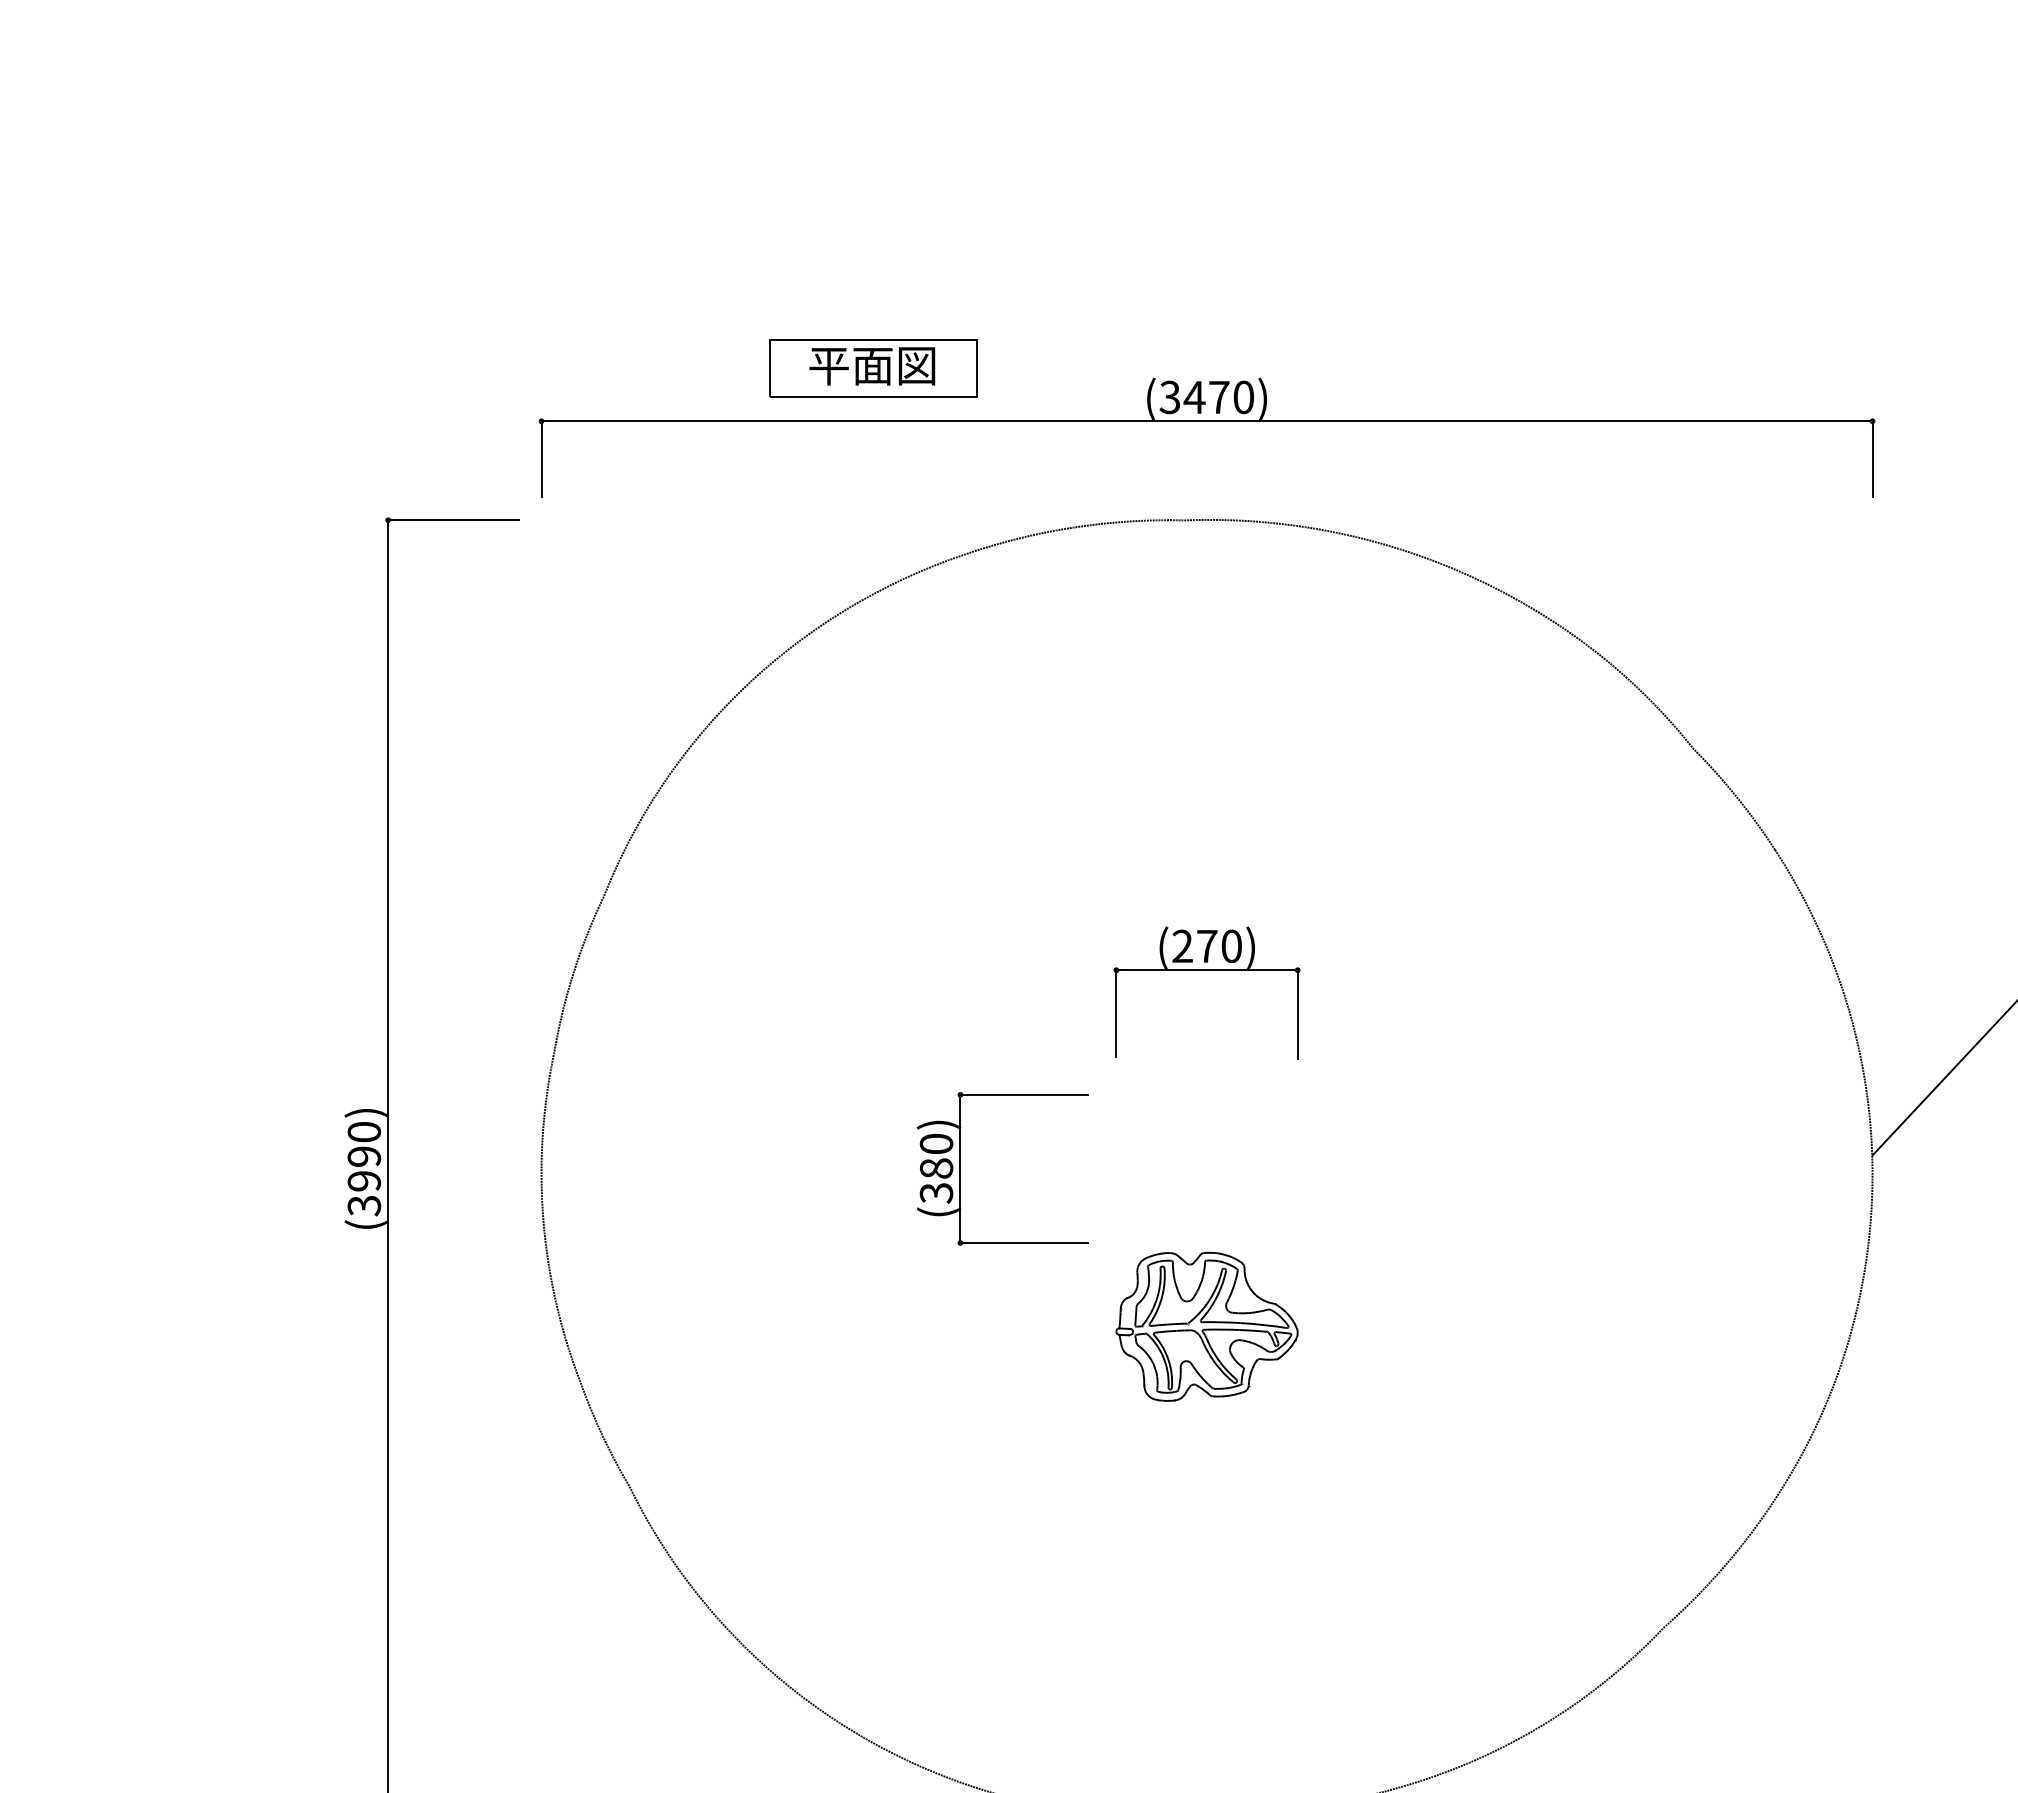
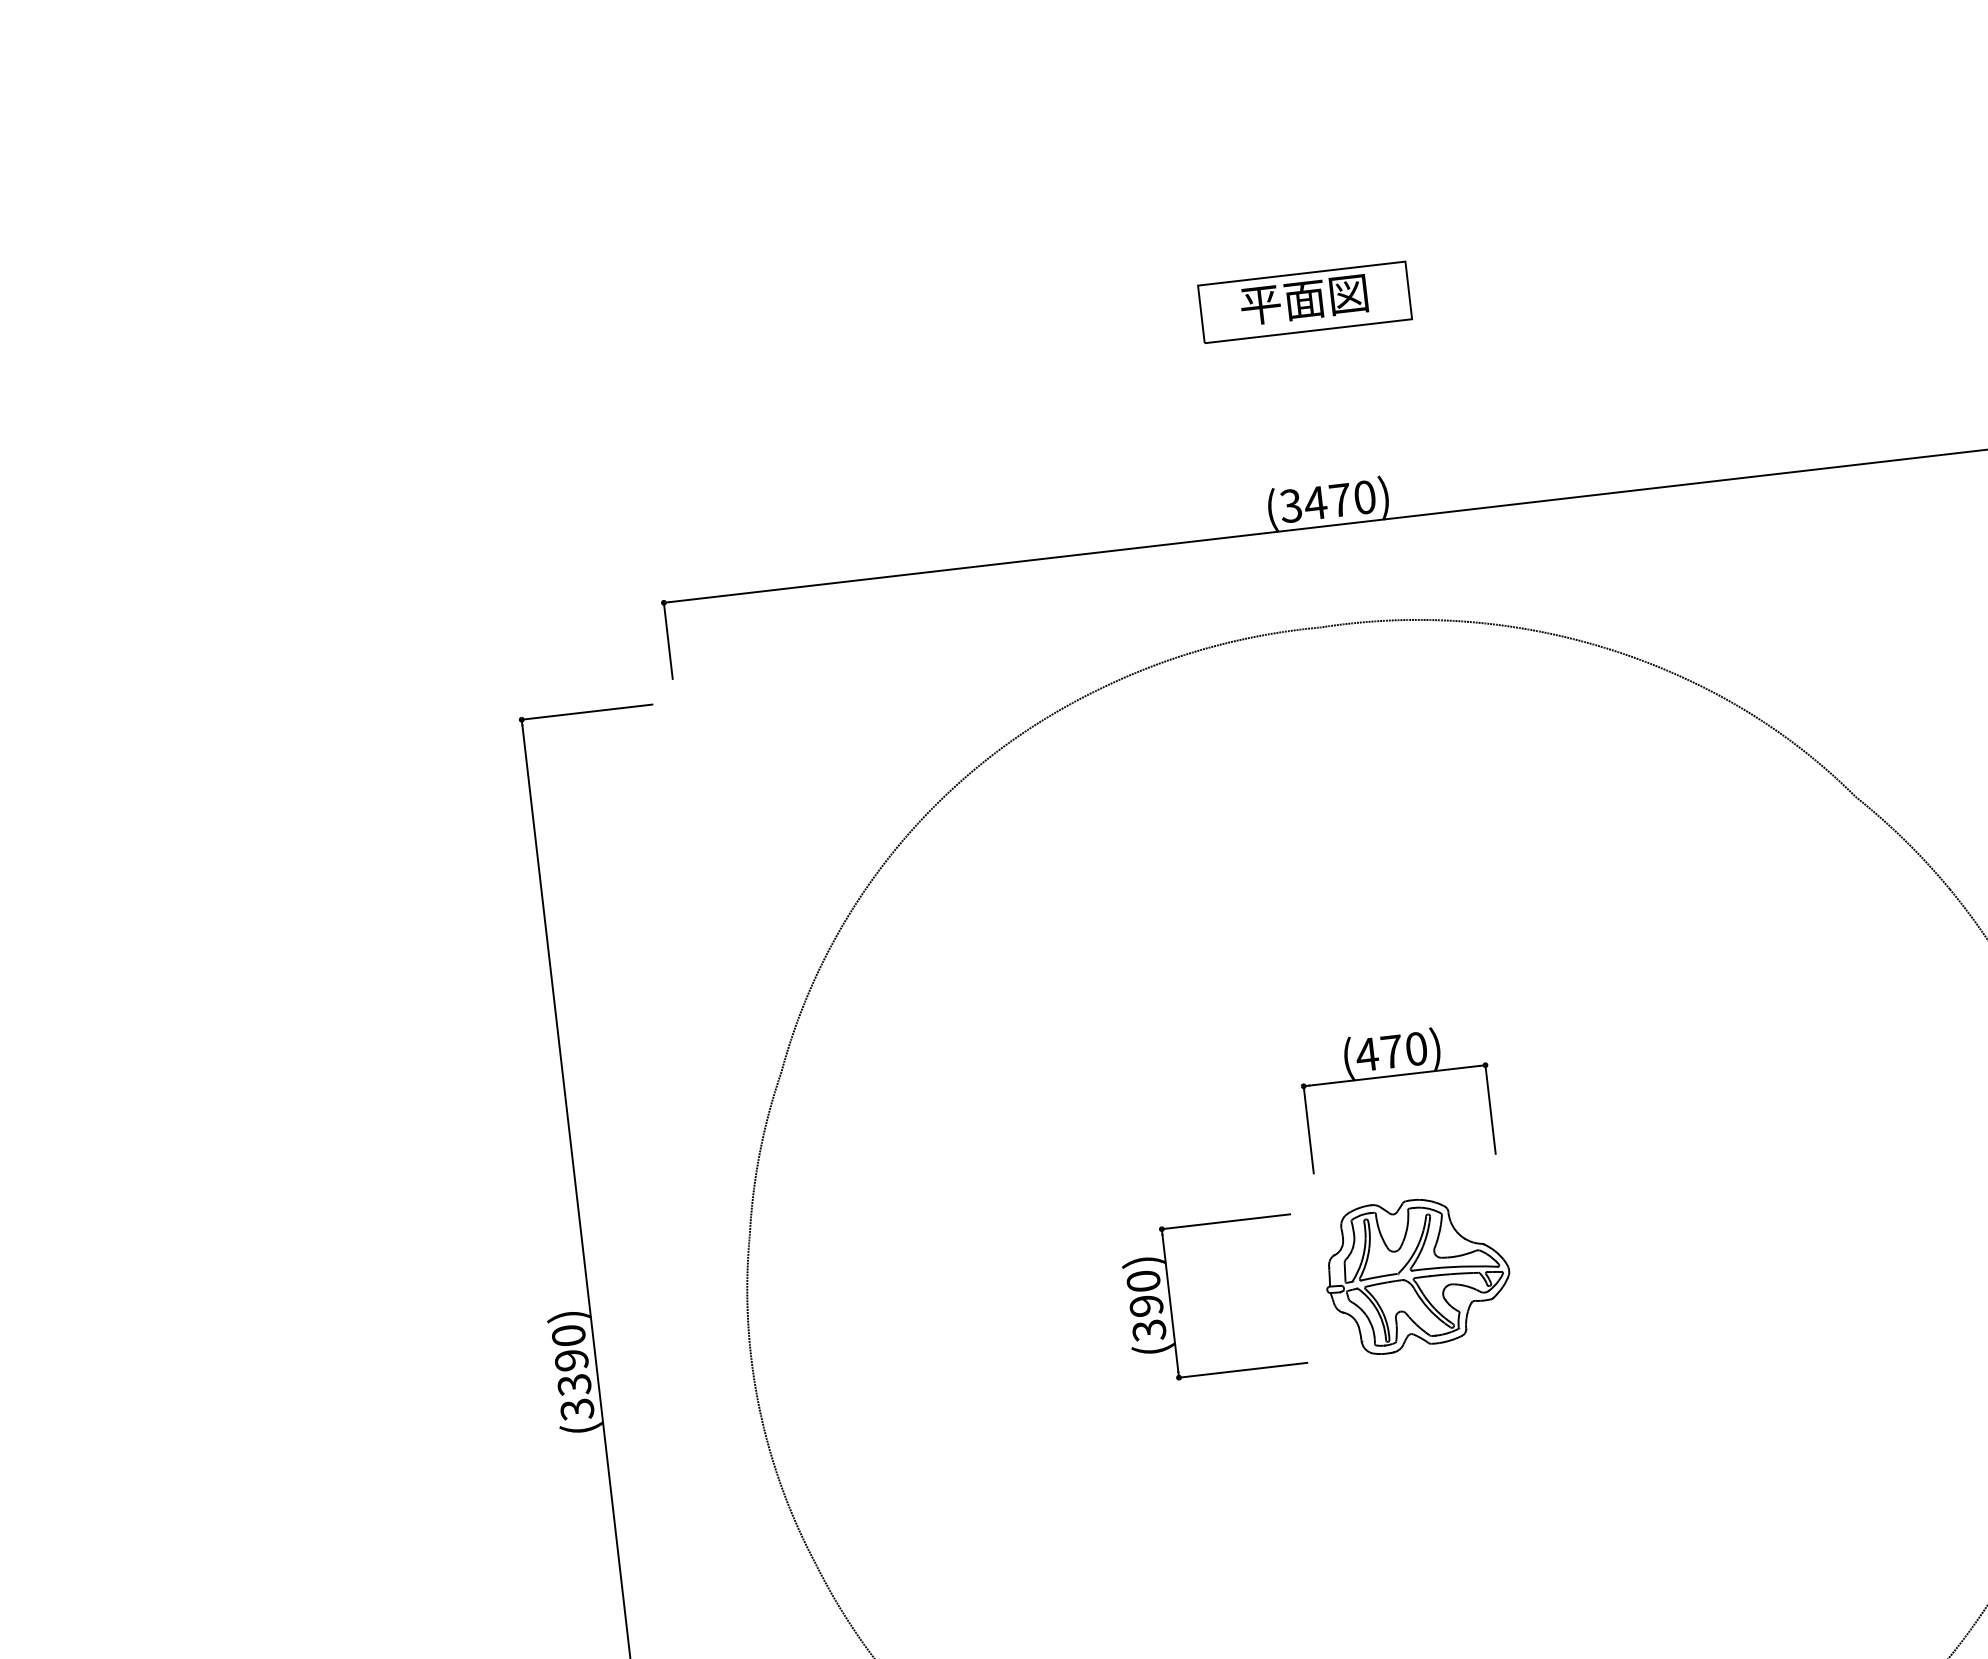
part: (873, 368) -> (1305, 302), moved
text: (1182, 945) -> (1367, 1053), (270) -> (470)
text: (936, 1168) -> (1146, 1305), (380) -> (390)
text: (364, 1181) -> (574, 1385), (3990) -> (3390)
part: (1206, 1326) -> (1417, 1274), moved

